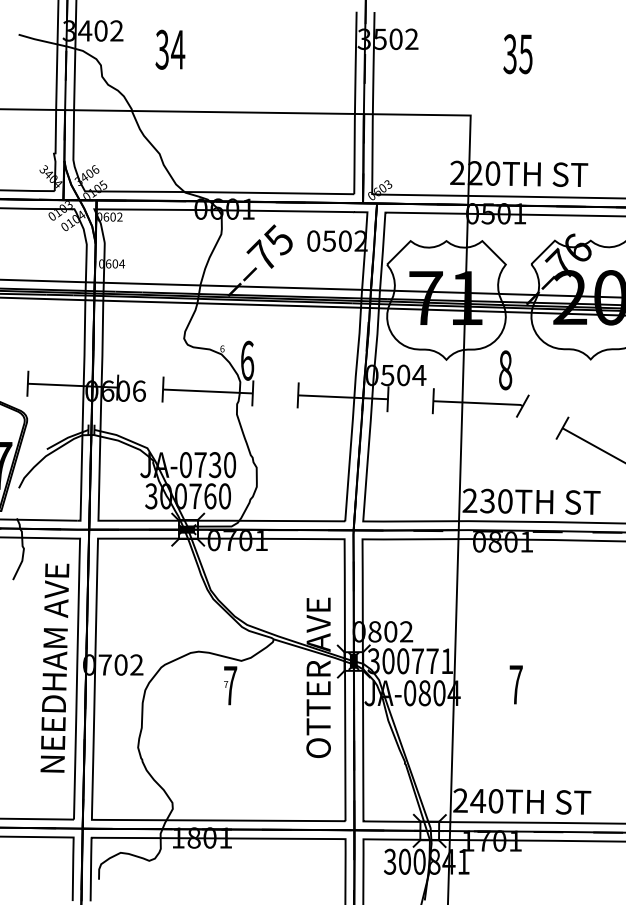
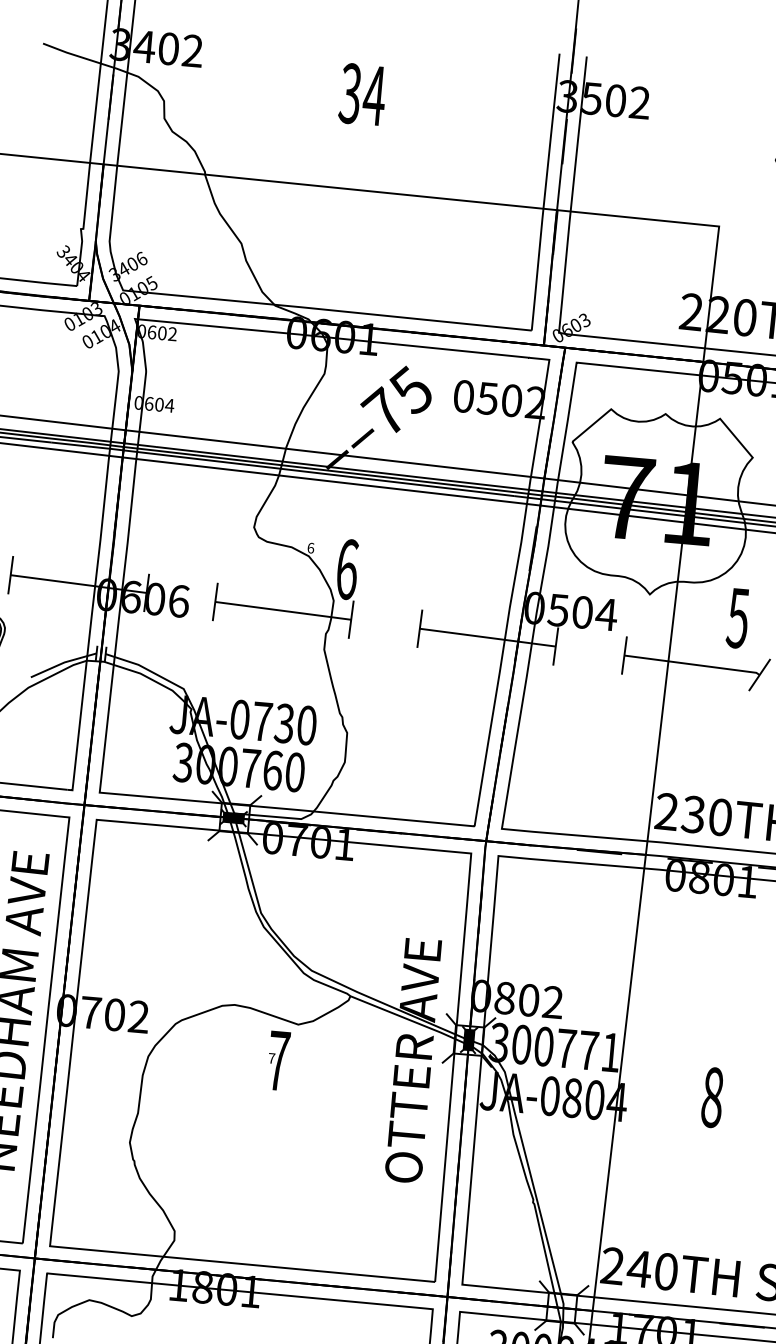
text: (170, 49) -> (362, 94), moved
text: (505, 370) -> (738, 618), 8 -> 5
text: (515, 684) -> (711, 1096), 7 -> 8

